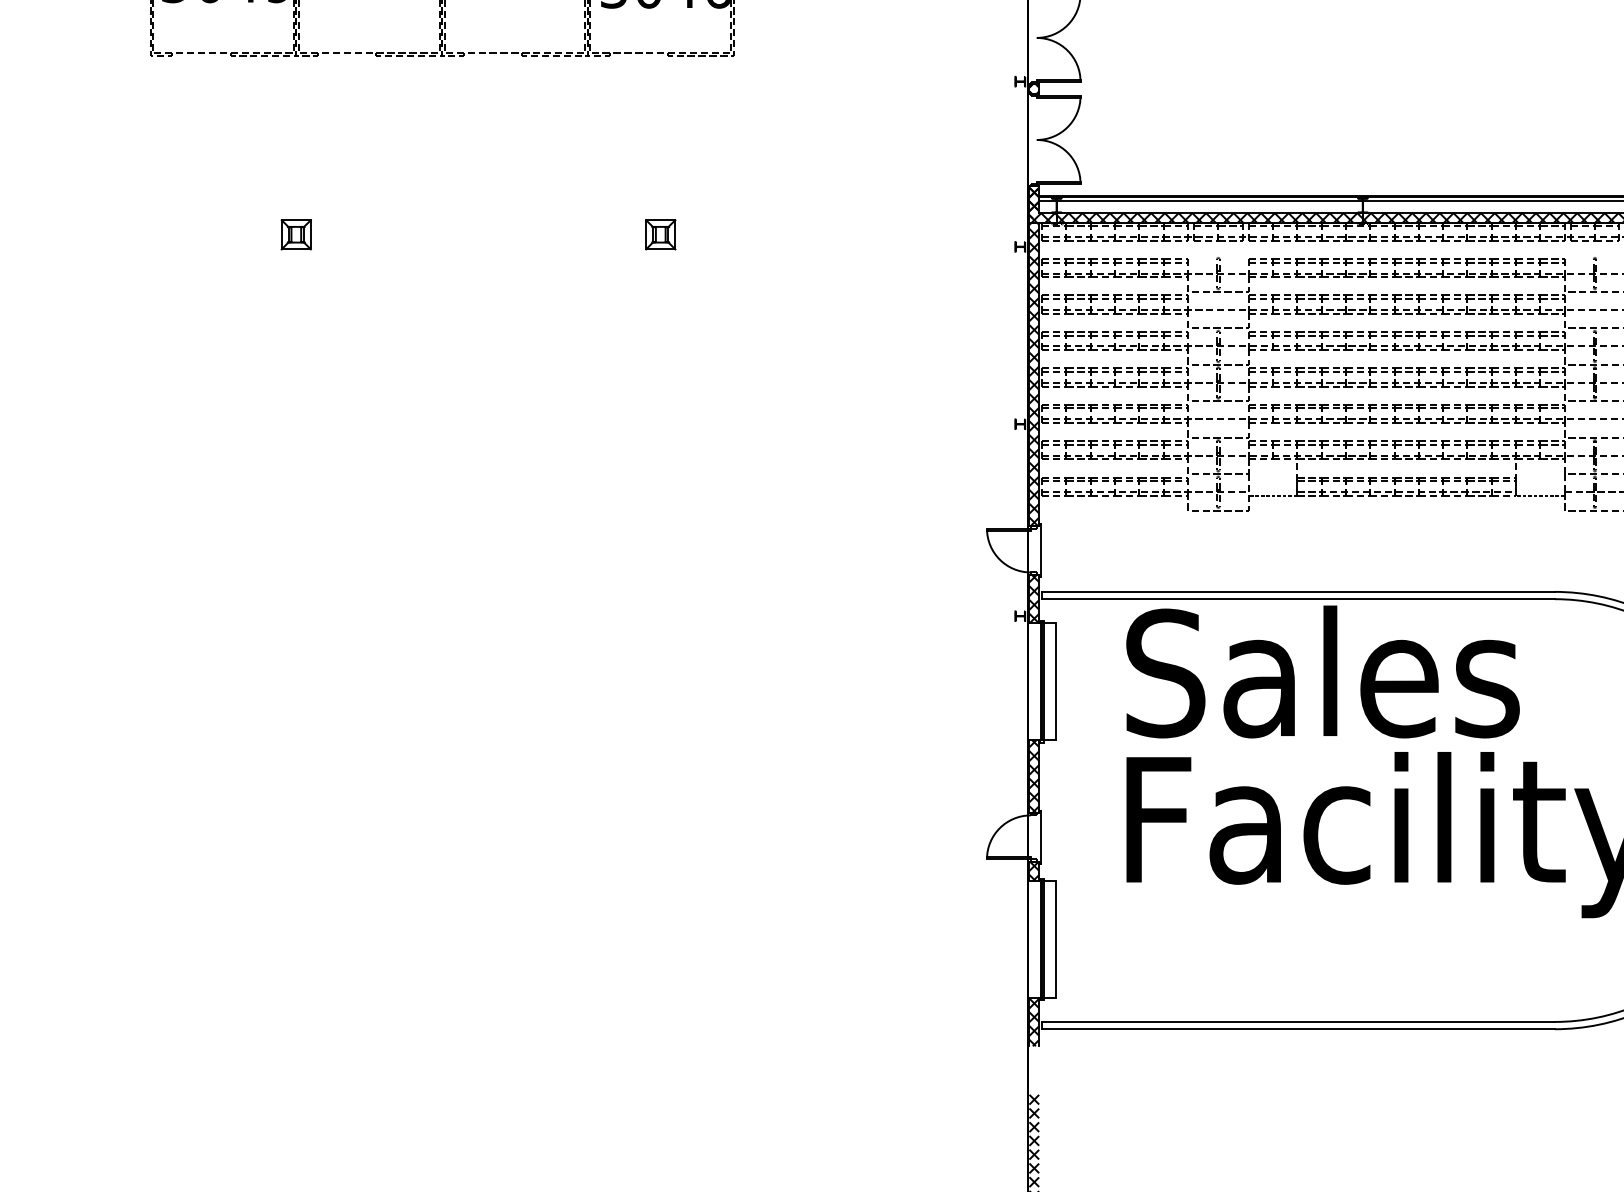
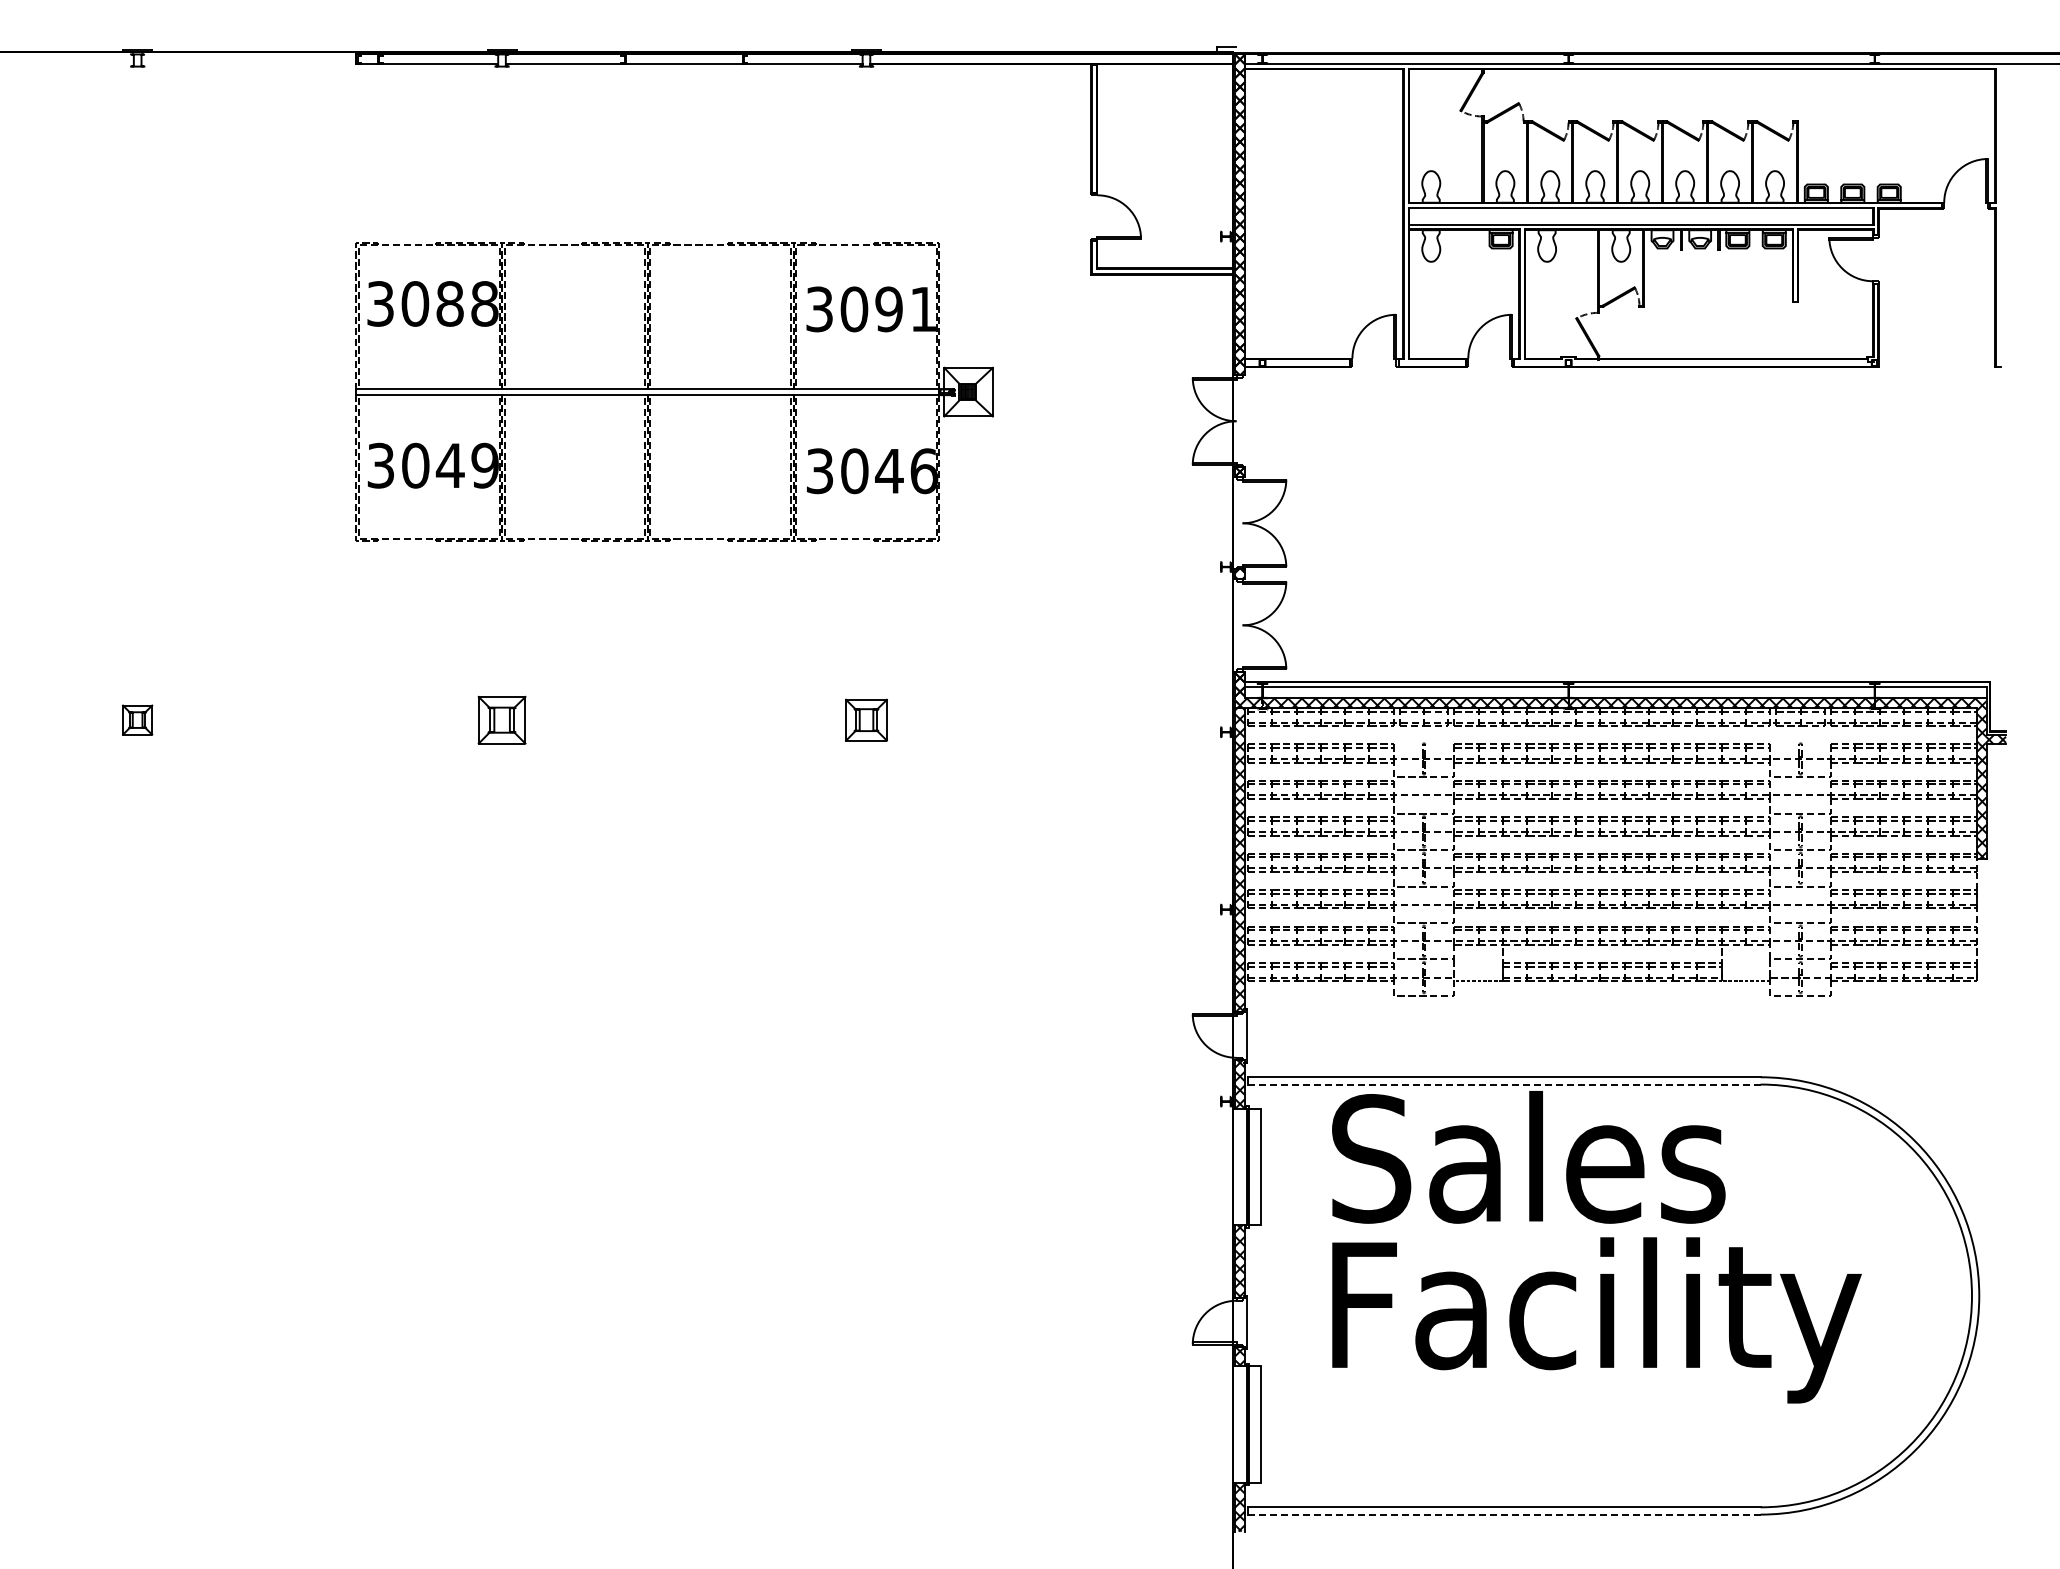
part: (295, 234) -> (501, 719), size x1.6
part: (660, 234) -> (866, 719), size x1.4
line: (1298, 599) -> (1504, 1084), solid -> dashed
line: (1298, 1029) -> (1504, 1514), solid -> dashed

